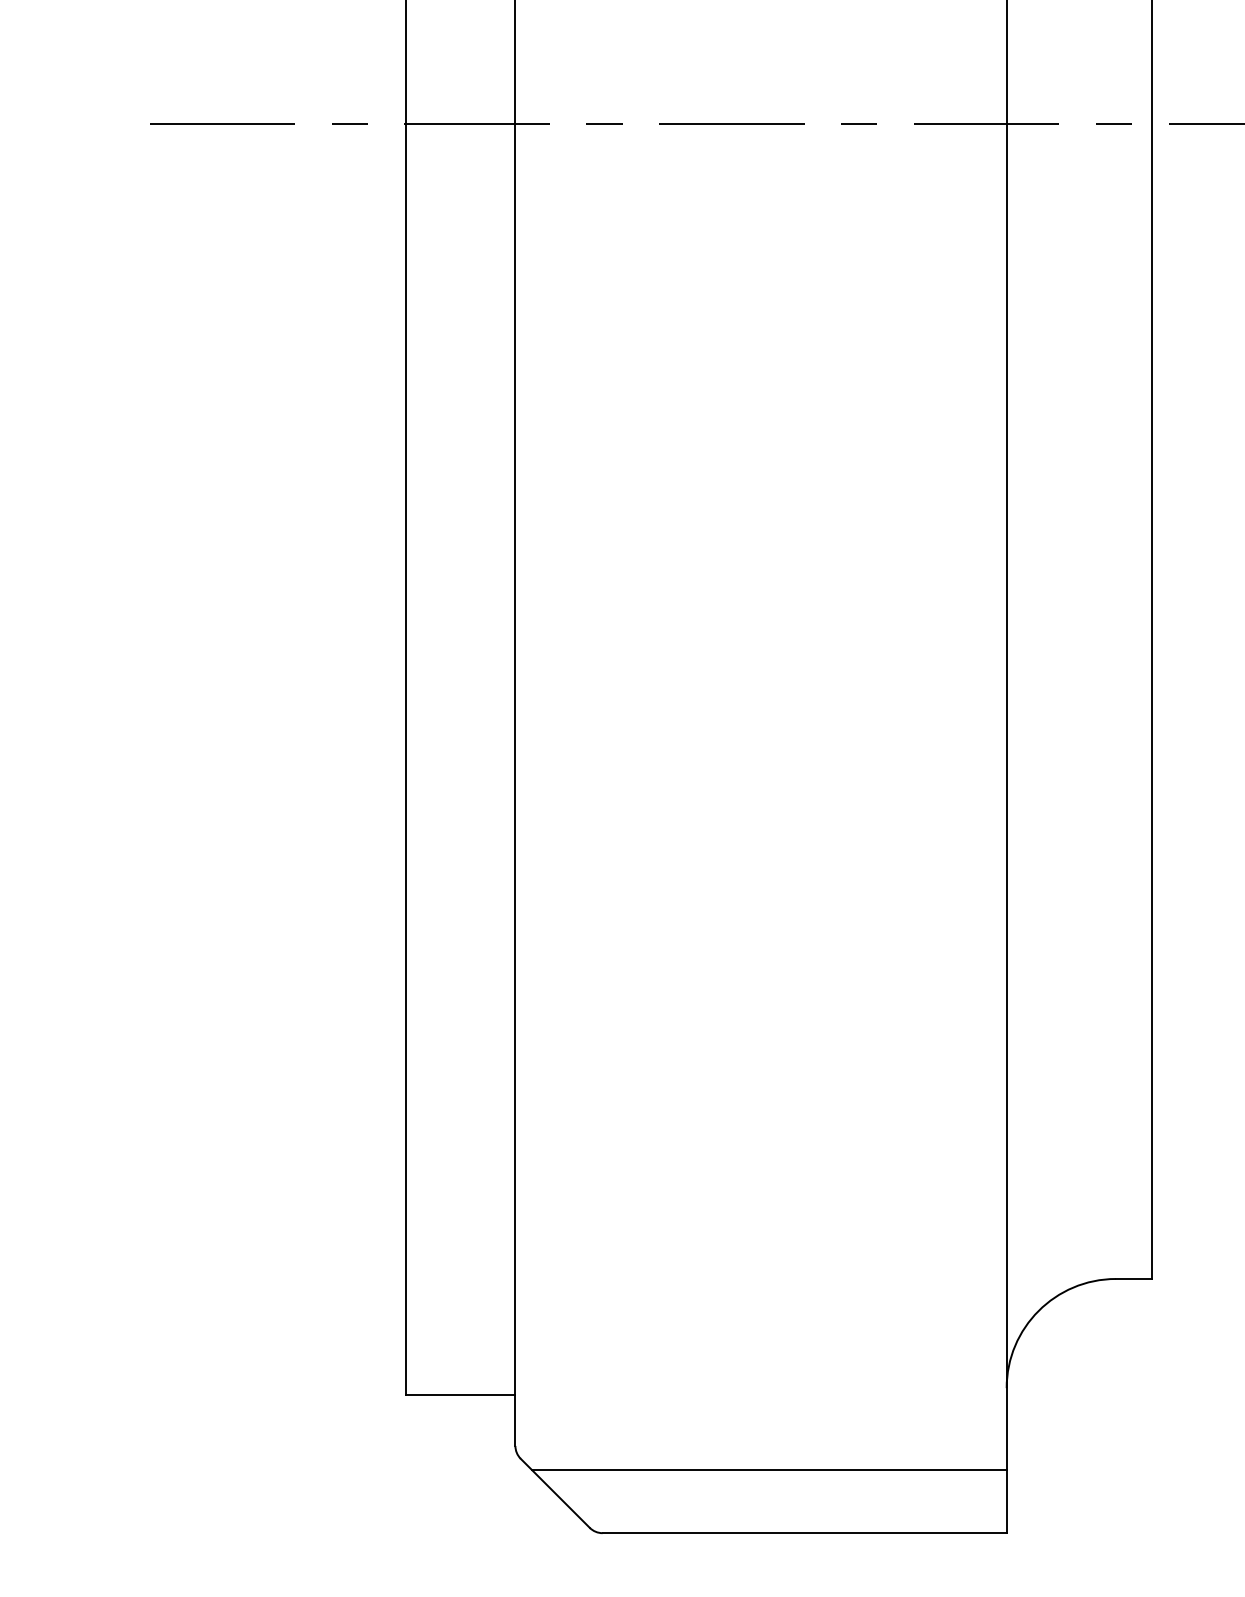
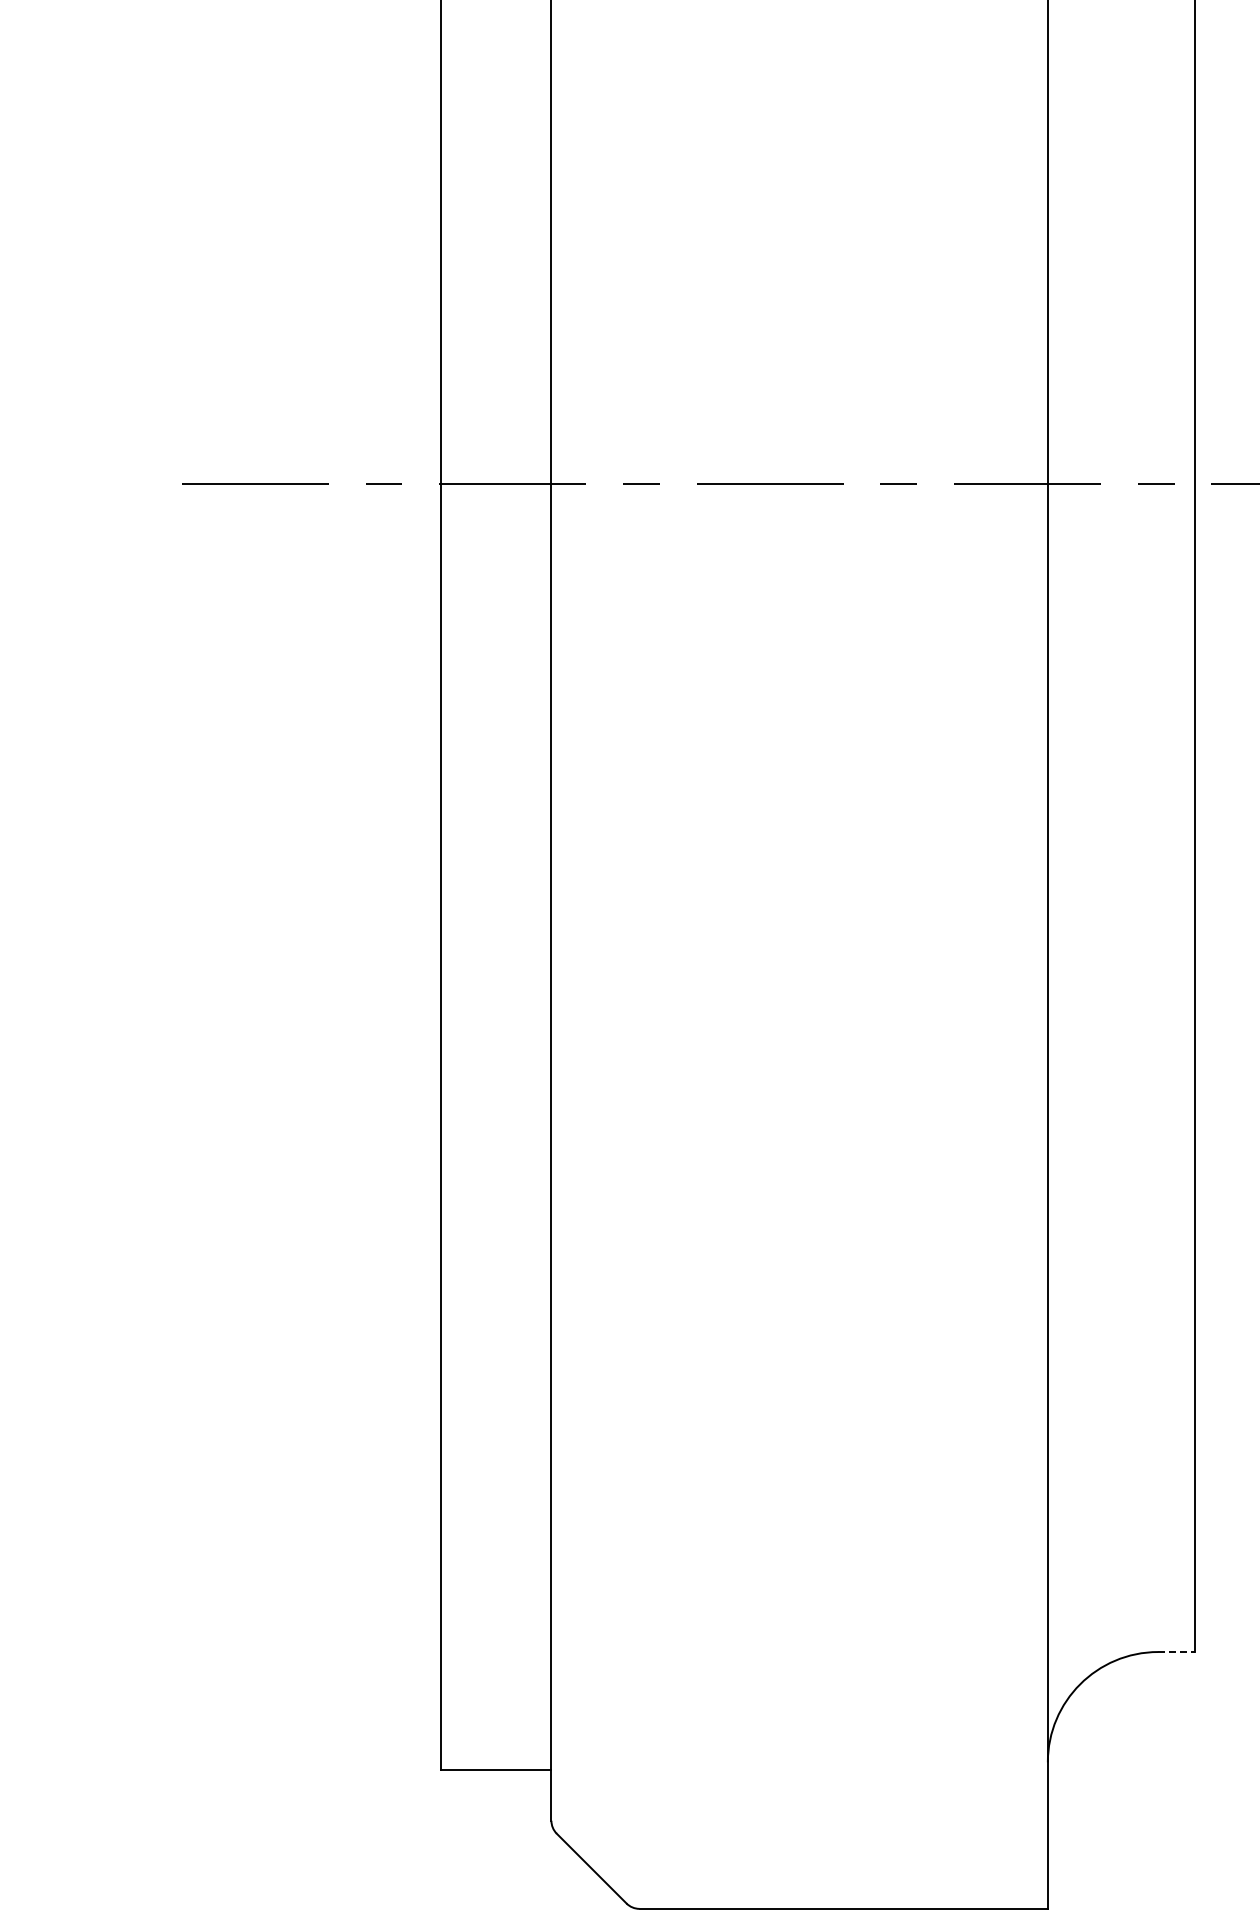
line: (1134, 1279) -> (1177, 1652), solid -> dashed
line: (768, 1469) -> (807, 1844), removed

